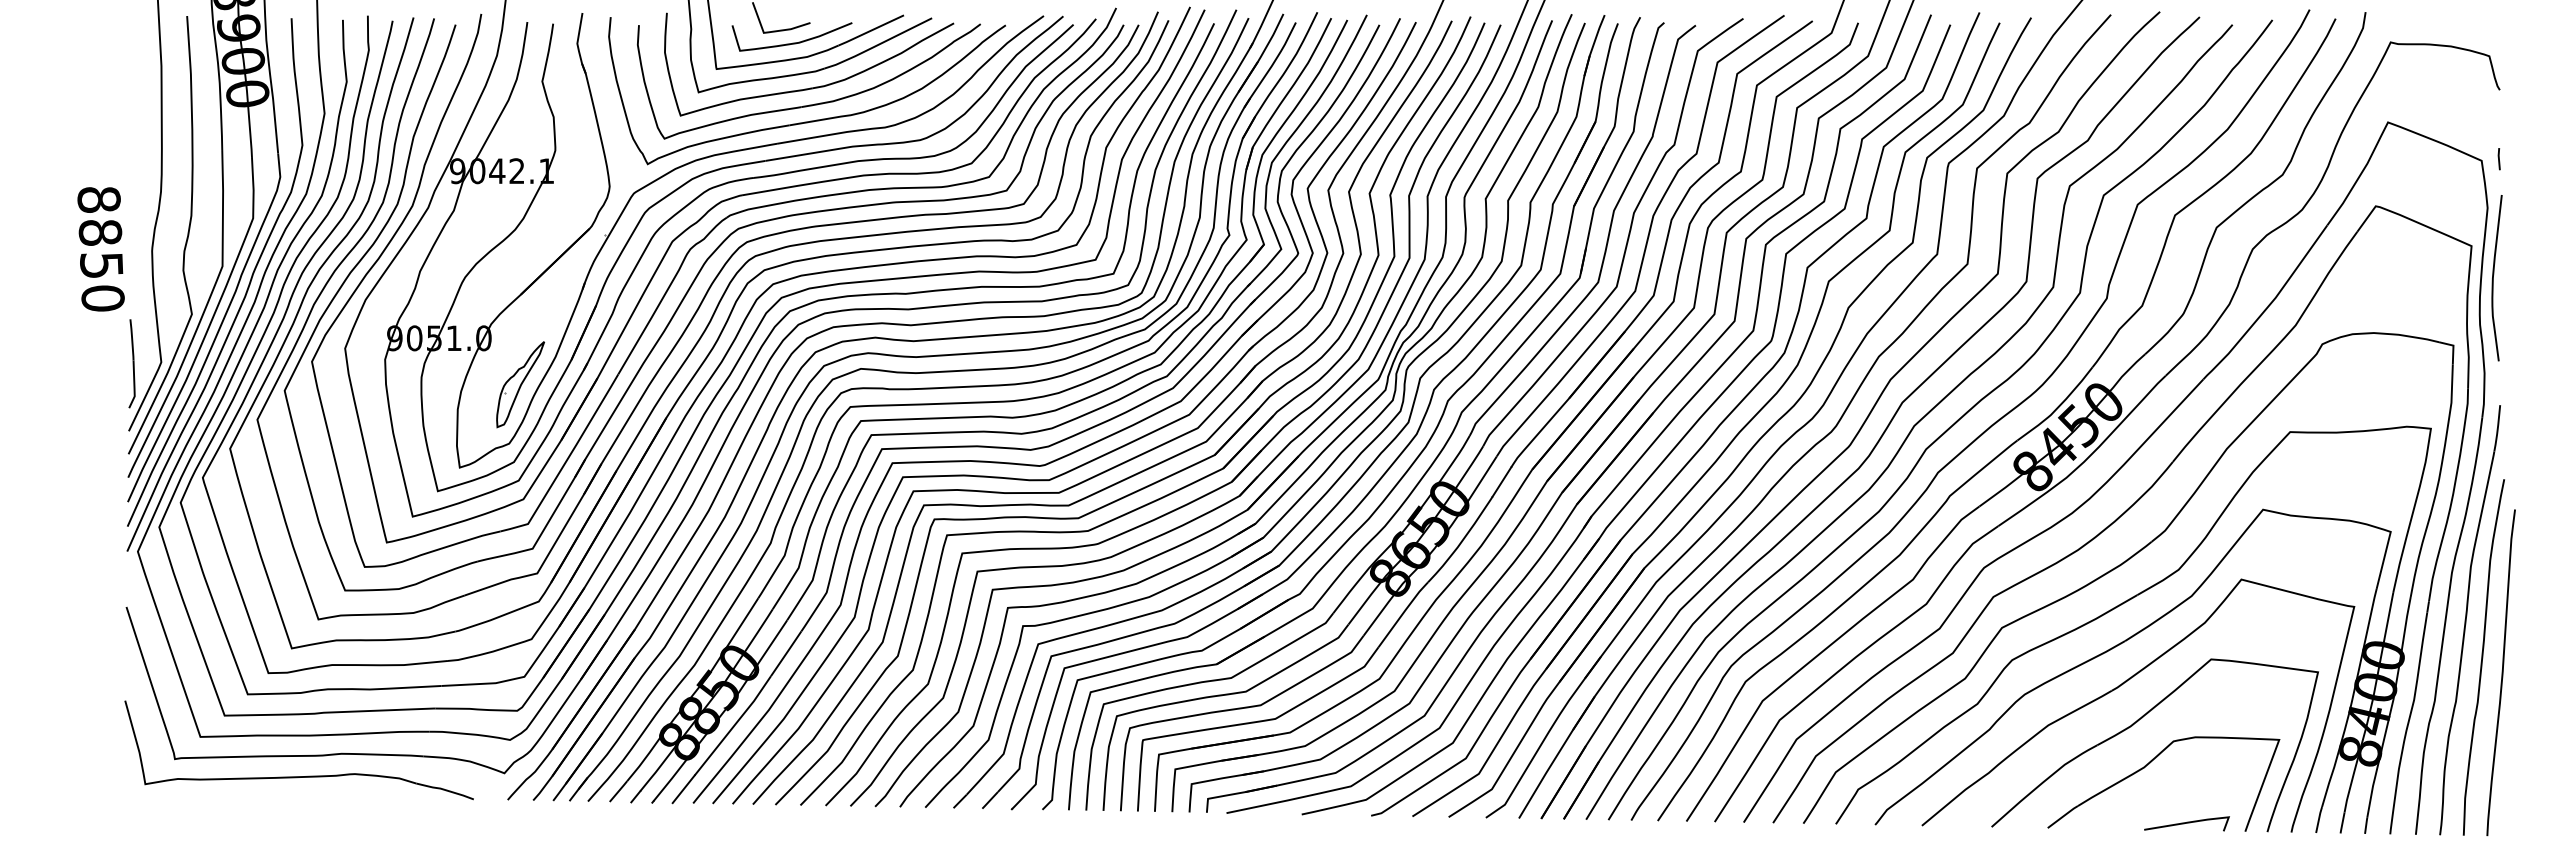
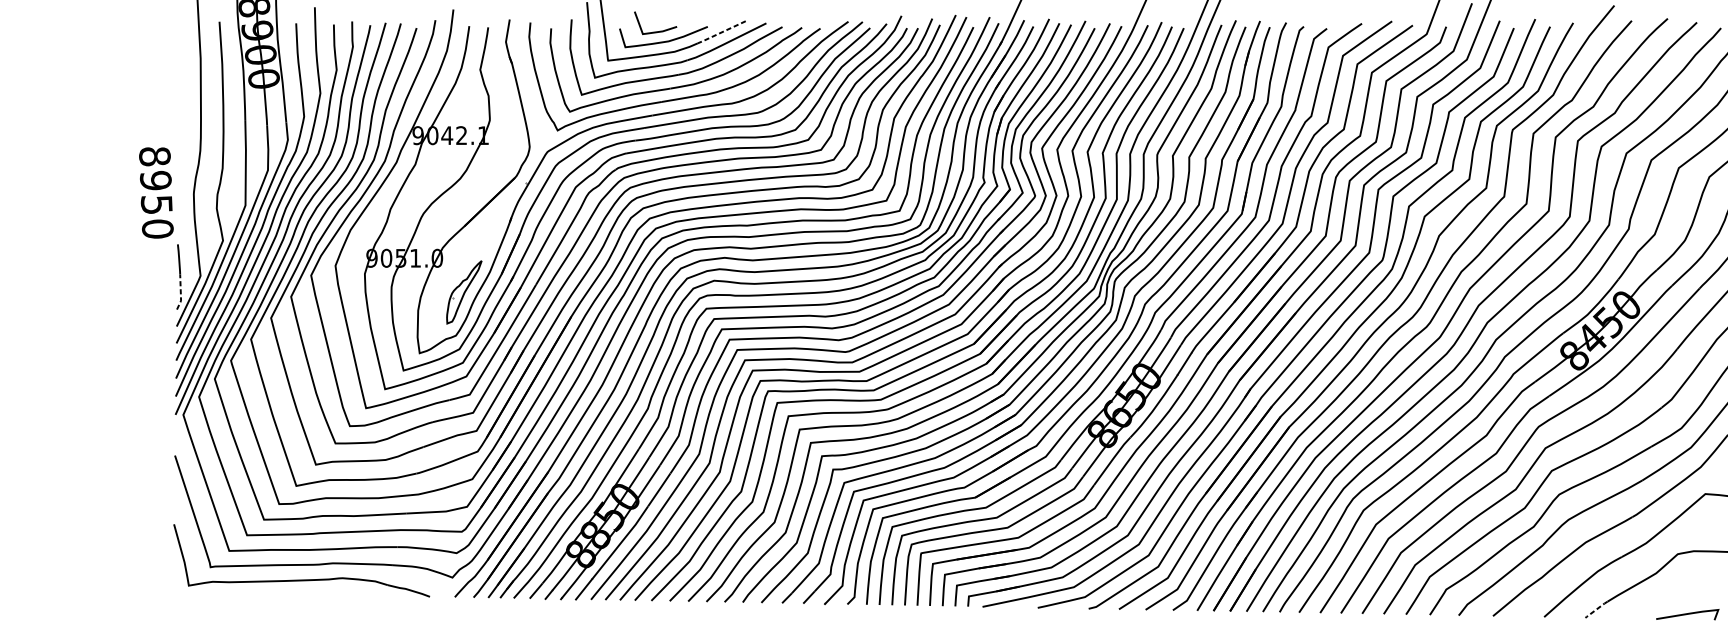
line: (870, 30) -> (721, 32), solid -> dashed
text: (100, 232) -> (155, 180), 8850 -> 8950
line: (134, 385) -> (180, 292), solid -> dashed
line: (2062, 817) -> (1596, 610), solid -> dashed

